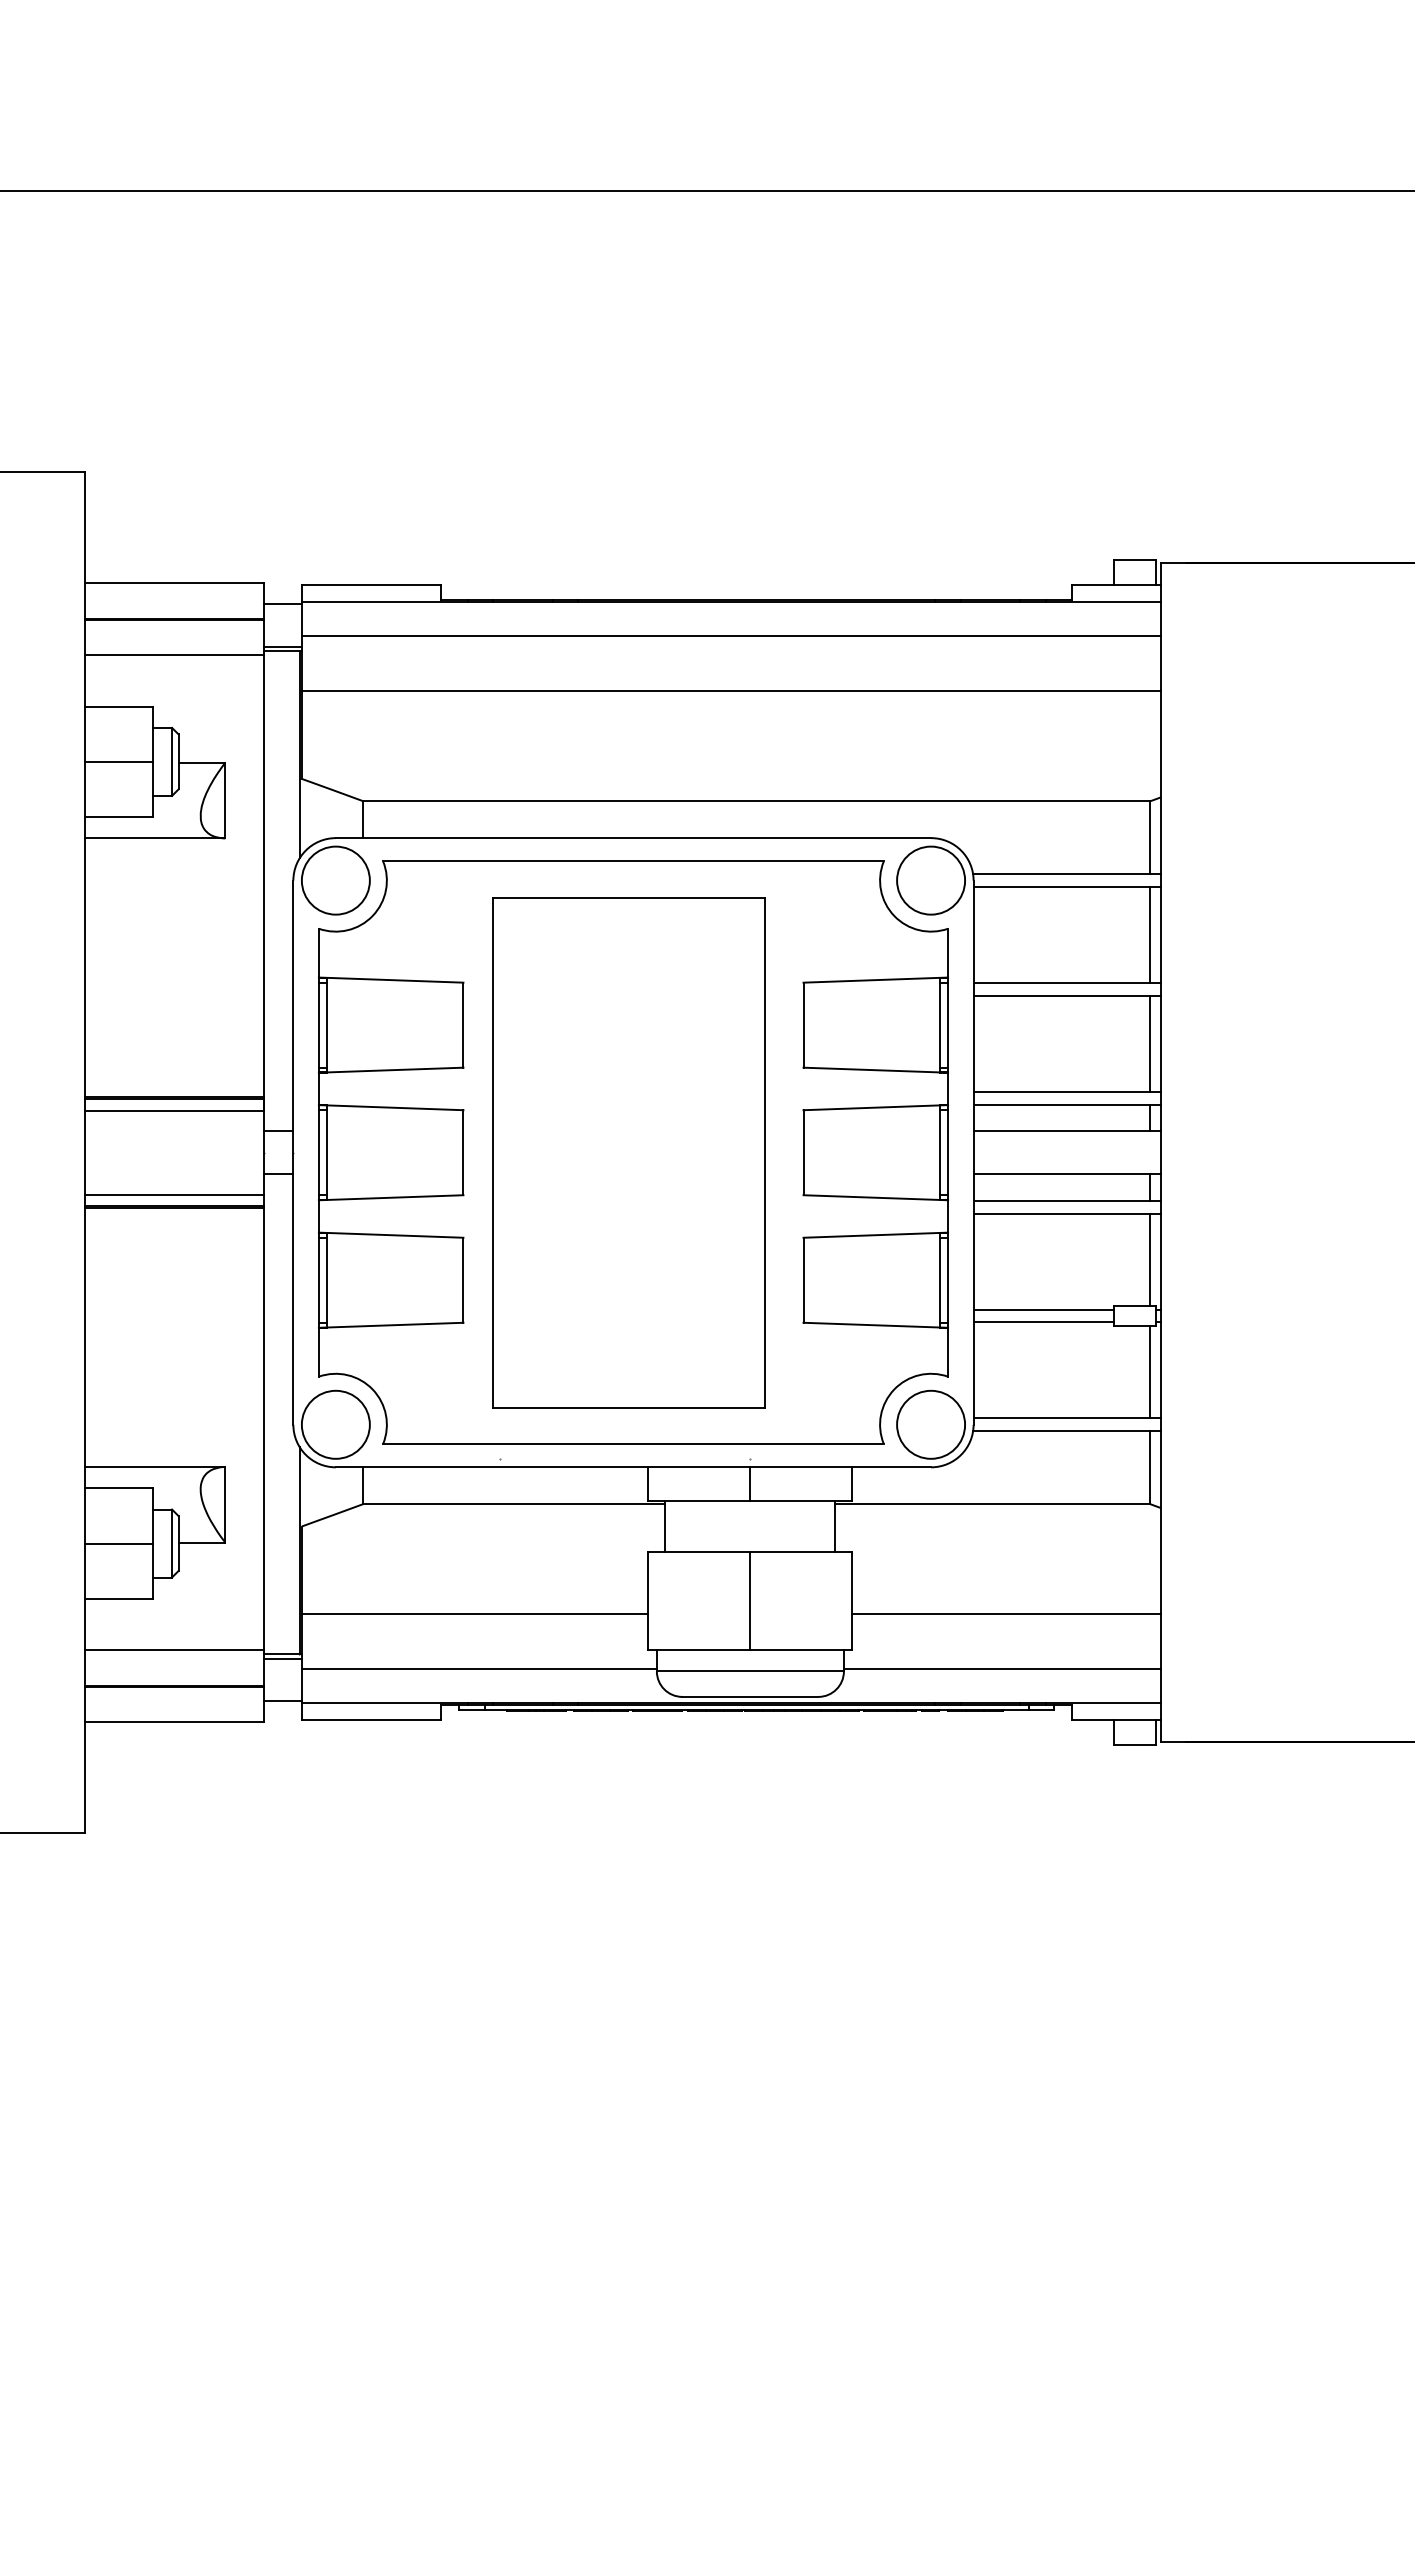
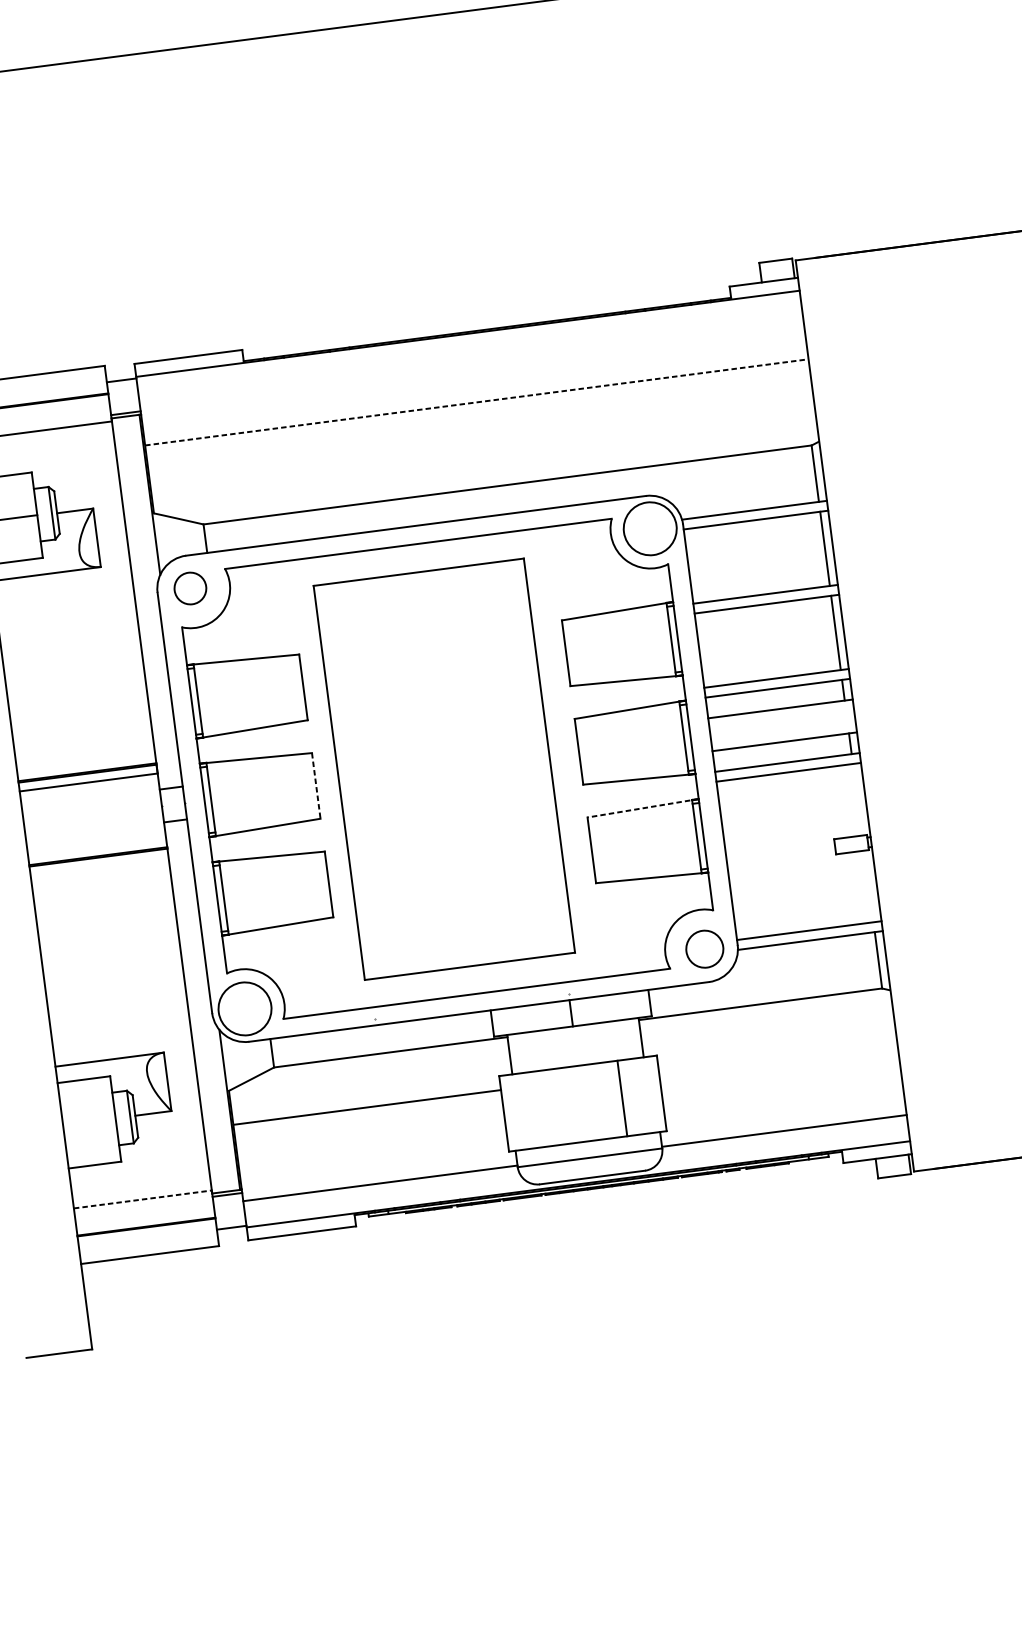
line: (730, 636) -> (470, 360), removed
line: (731, 691) -> (477, 402), solid -> dashed
circle: (335, 880) -> (190, 588), size x0.6
line: (463, 1152) -> (316, 785), solid -> dashed
line: (174, 1194) -> (97, 847), removed
line: (875, 1235) -> (642, 808), solid -> dashed
line: (1150, 1259) -> (857, 799), removed
line: (1043, 1309) -> (780, 848), removed
line: (1043, 1322) -> (781, 858), removed
line: (1150, 1371) -> (868, 886), removed
circle: (931, 1424) -> (705, 948), size x0.7
line: (119, 1543) -> (89, 1122), removed
line: (750, 1601) -> (622, 1098), moved
line: (474, 1614) -> (366, 1107), moved
line: (1006, 1614) -> (782, 1088), removed
line: (174, 1650) -> (143, 1199), solid -> dashed

